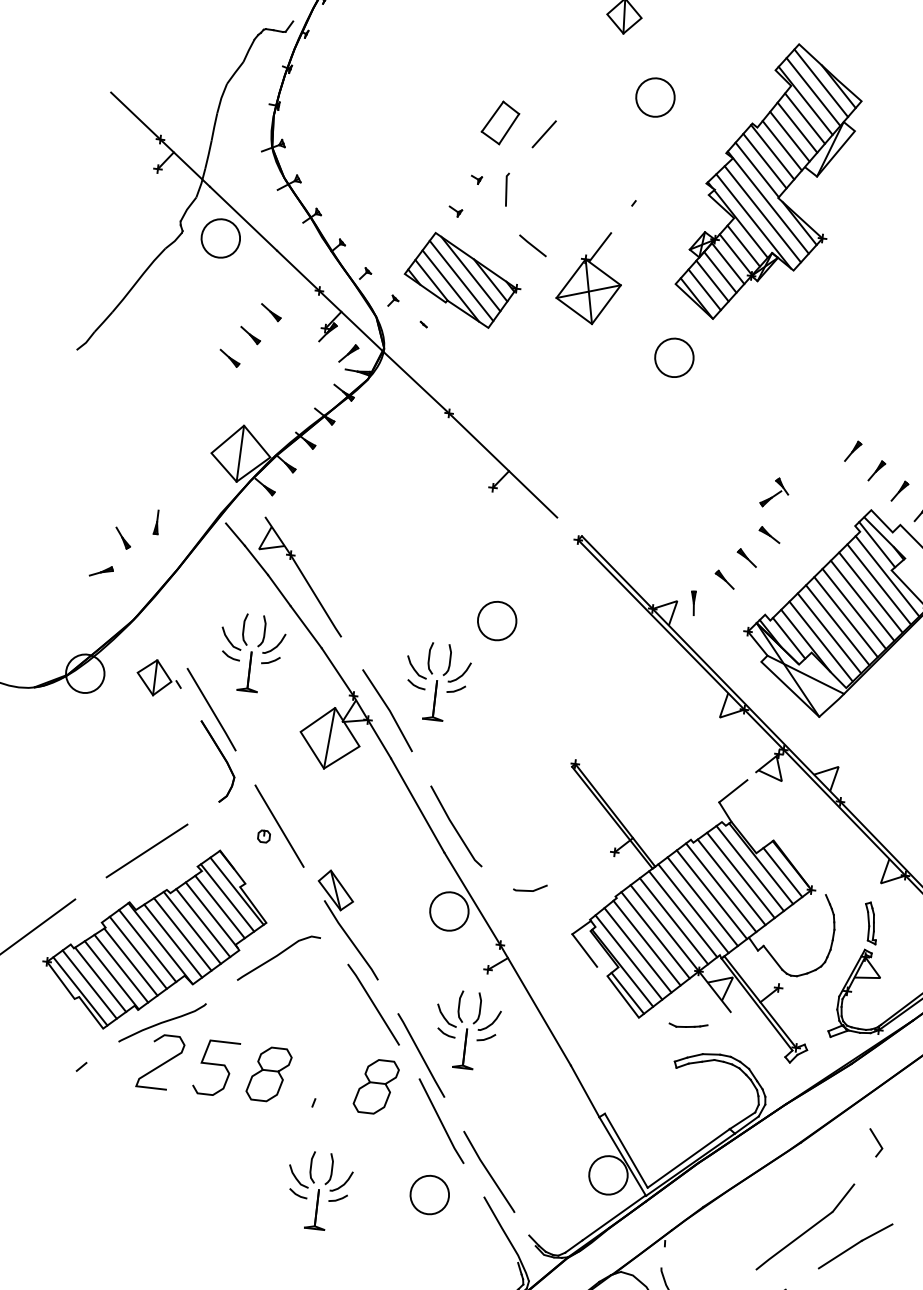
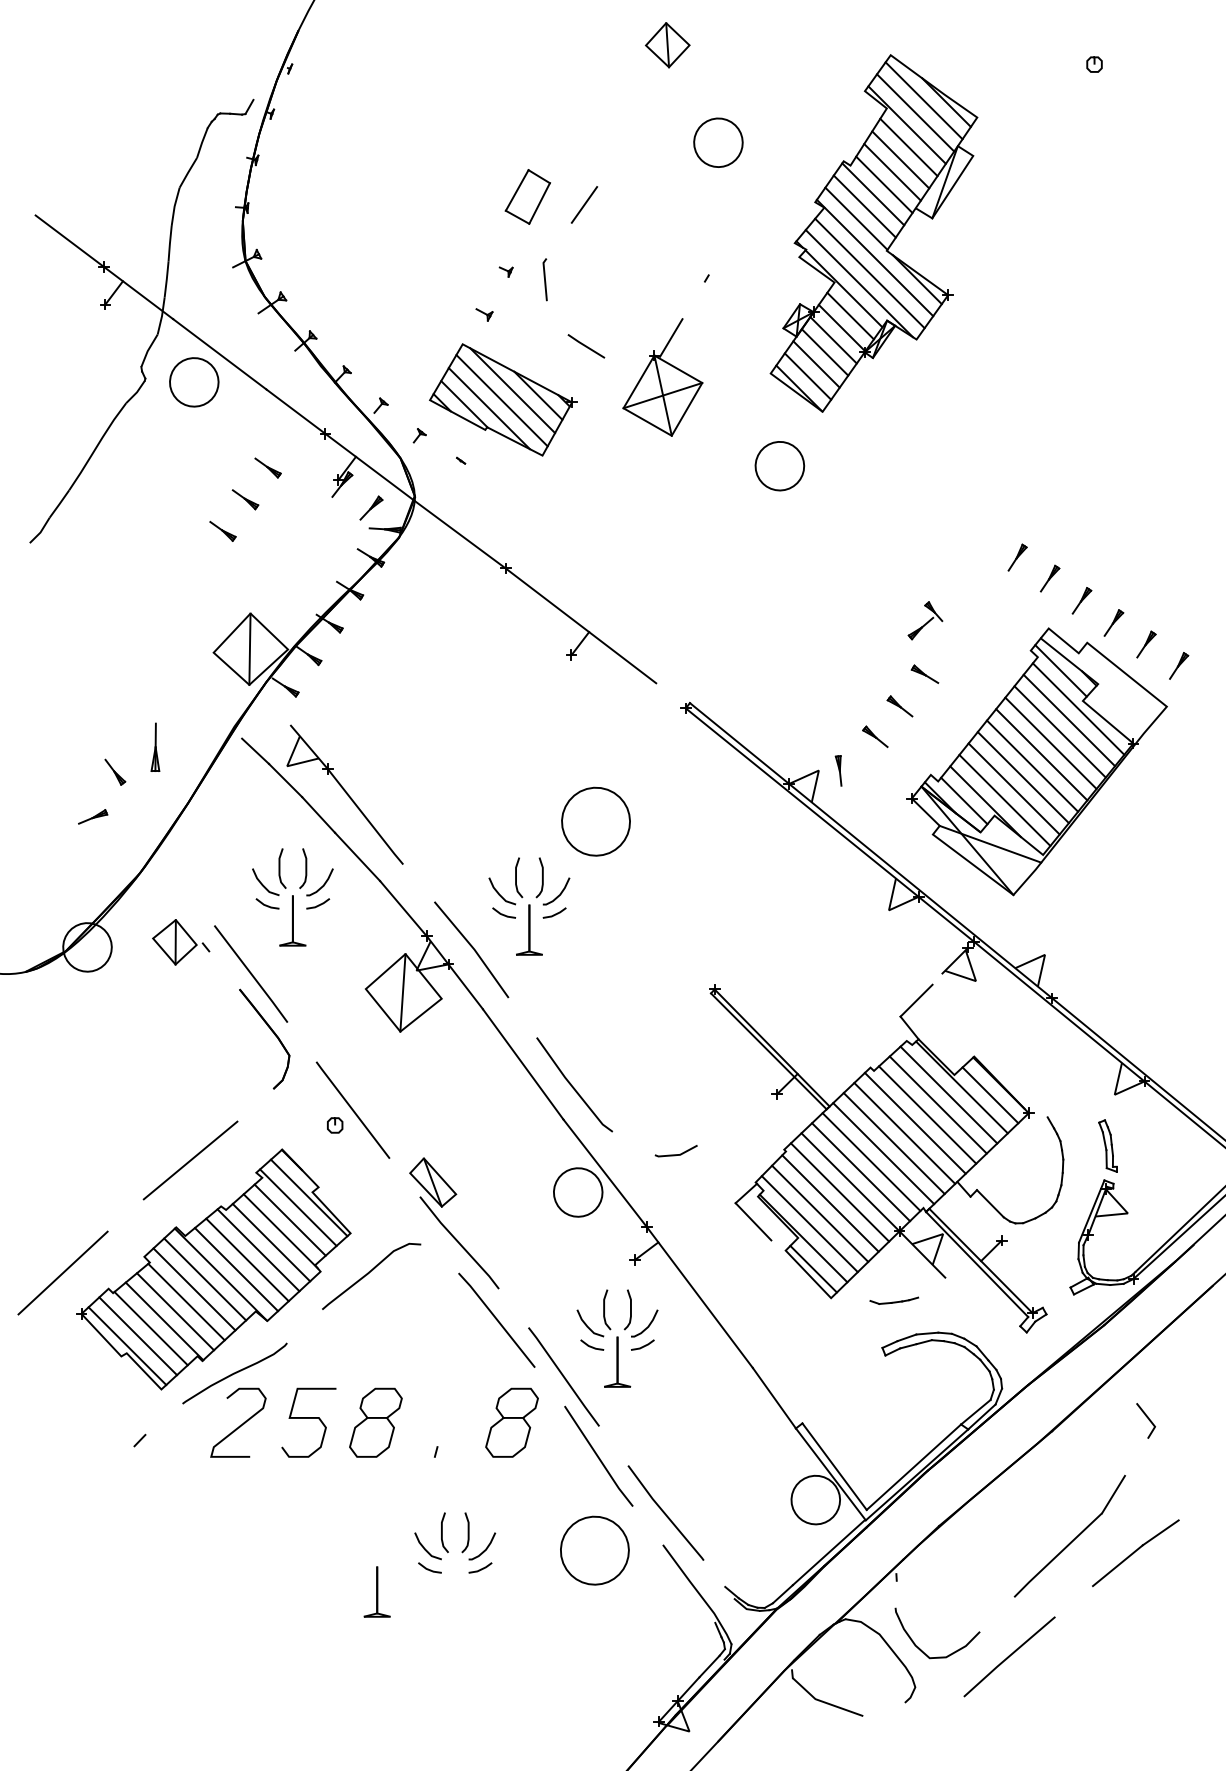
part: (157, 521) -> (155, 746), size x1.6
part: (496, 620) -> (595, 821), size x1.4
part: (429, 1194) -> (594, 1550), size x1.4
part: (316, 1208) -> (376, 1591), moved

